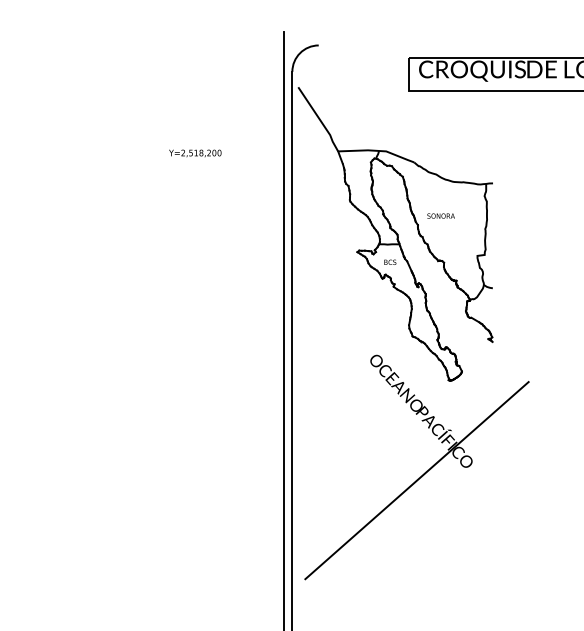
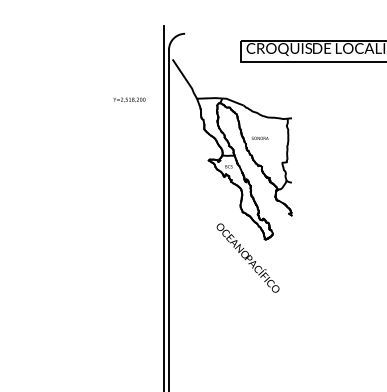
text: (195, 152) -> (129, 99), moved
line: (415, 480) -> (244, 300), removed

